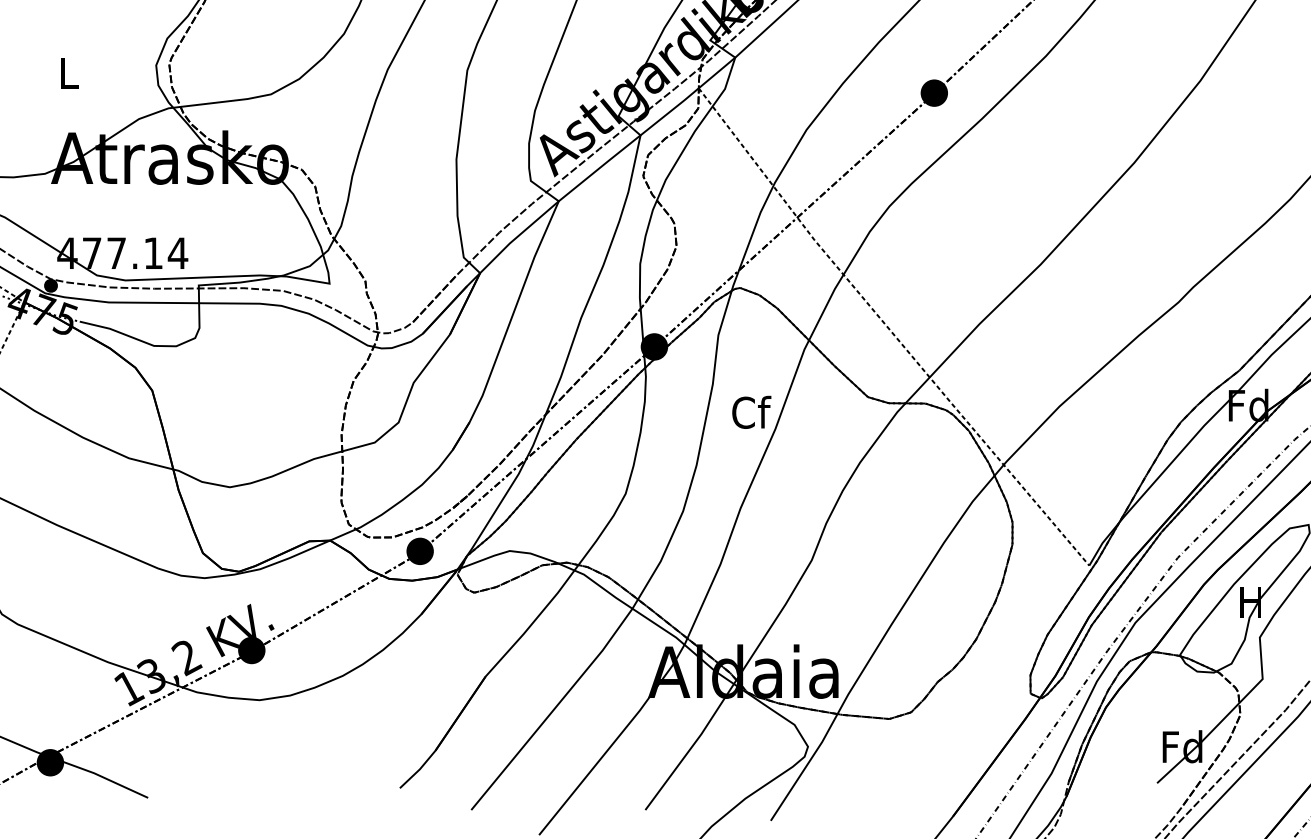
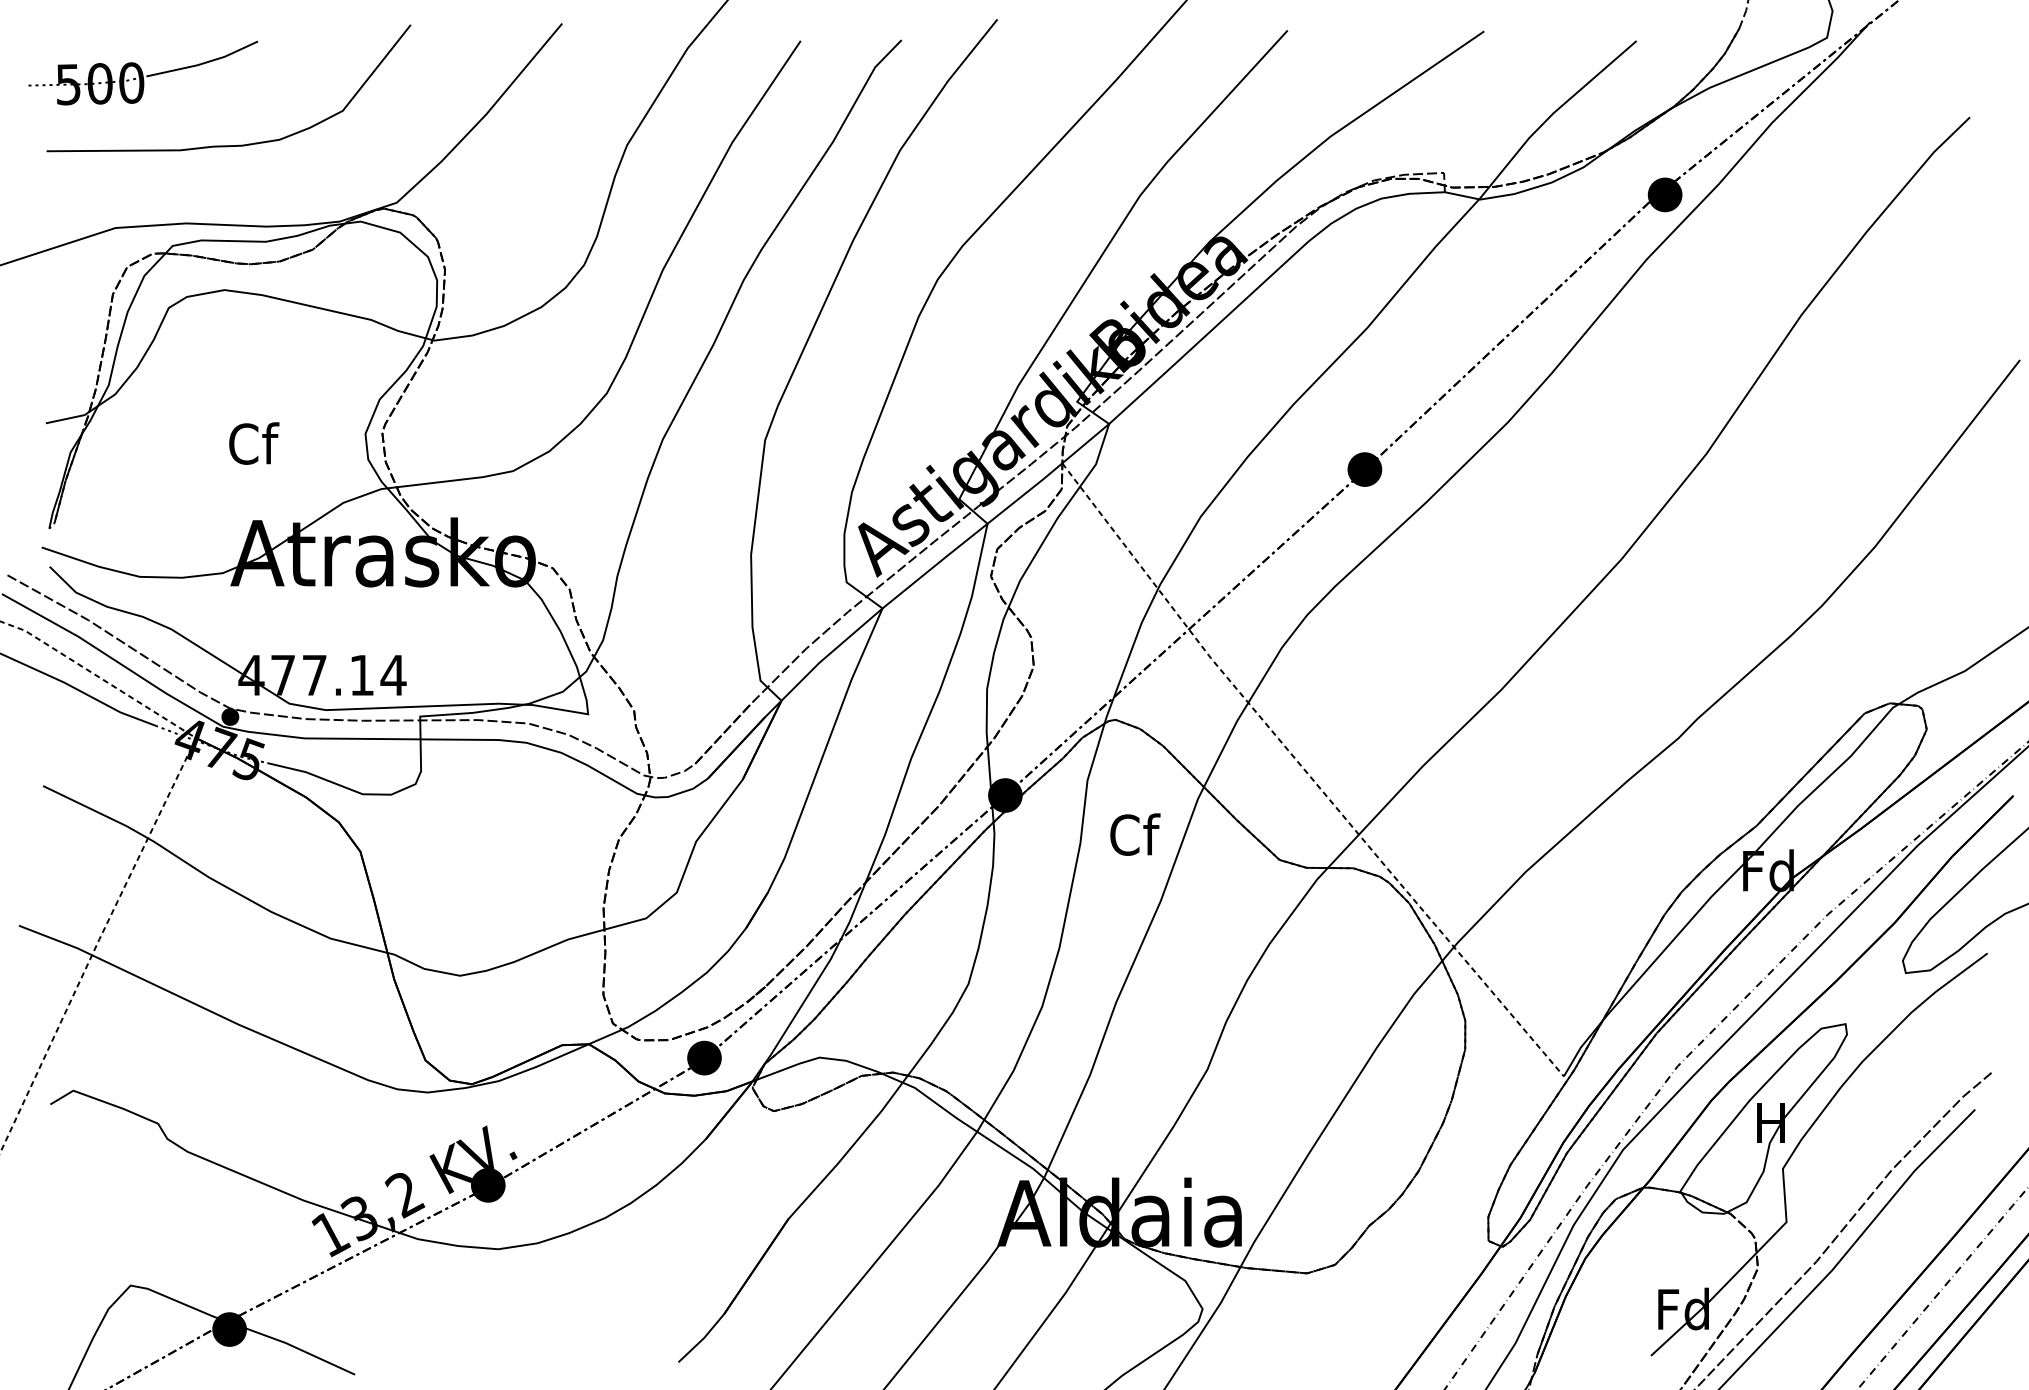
text: (69, 72) -> (254, 443), L -> Cf
text: (751, 412) -> (1135, 834), moved

